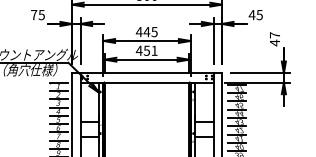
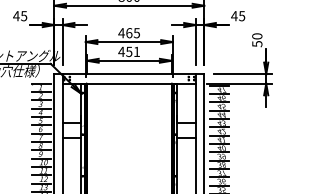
text: (34, 15) -> (16, 16), 75 -> 45
text: (146, 32) -> (128, 33), 445 -> 465
text: (275, 39) -> (257, 40), 47 -> 50

